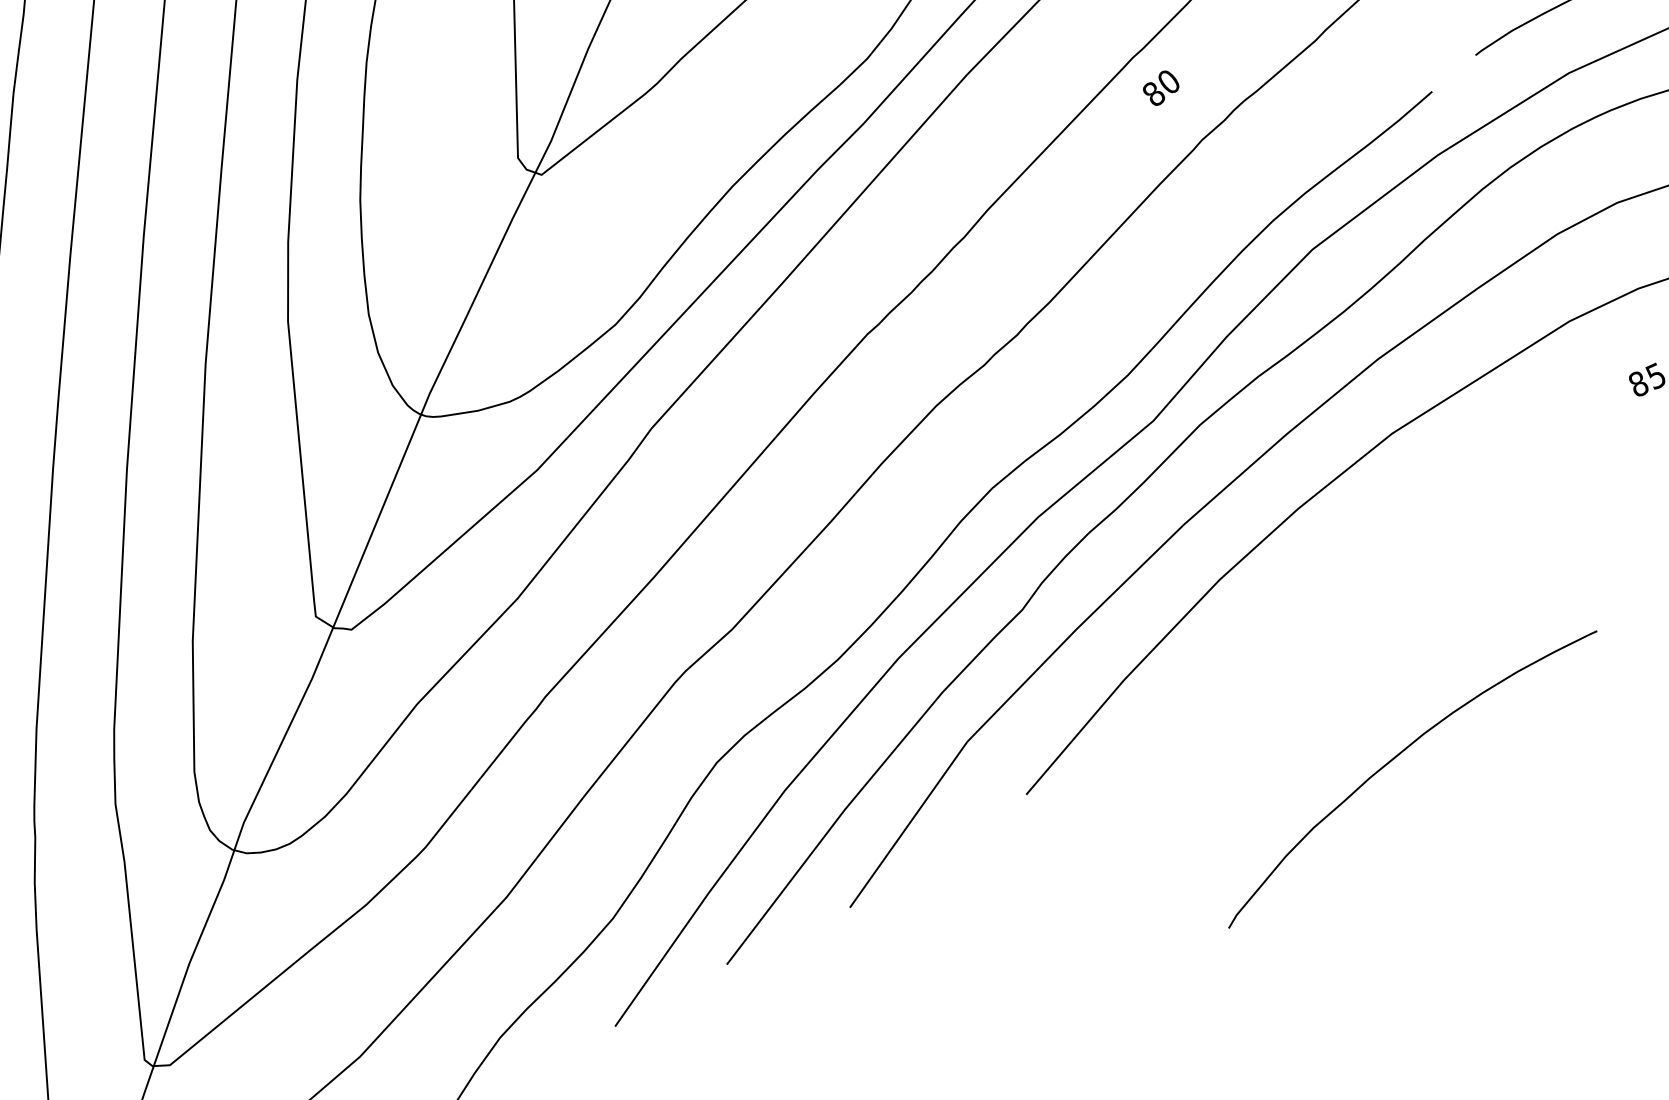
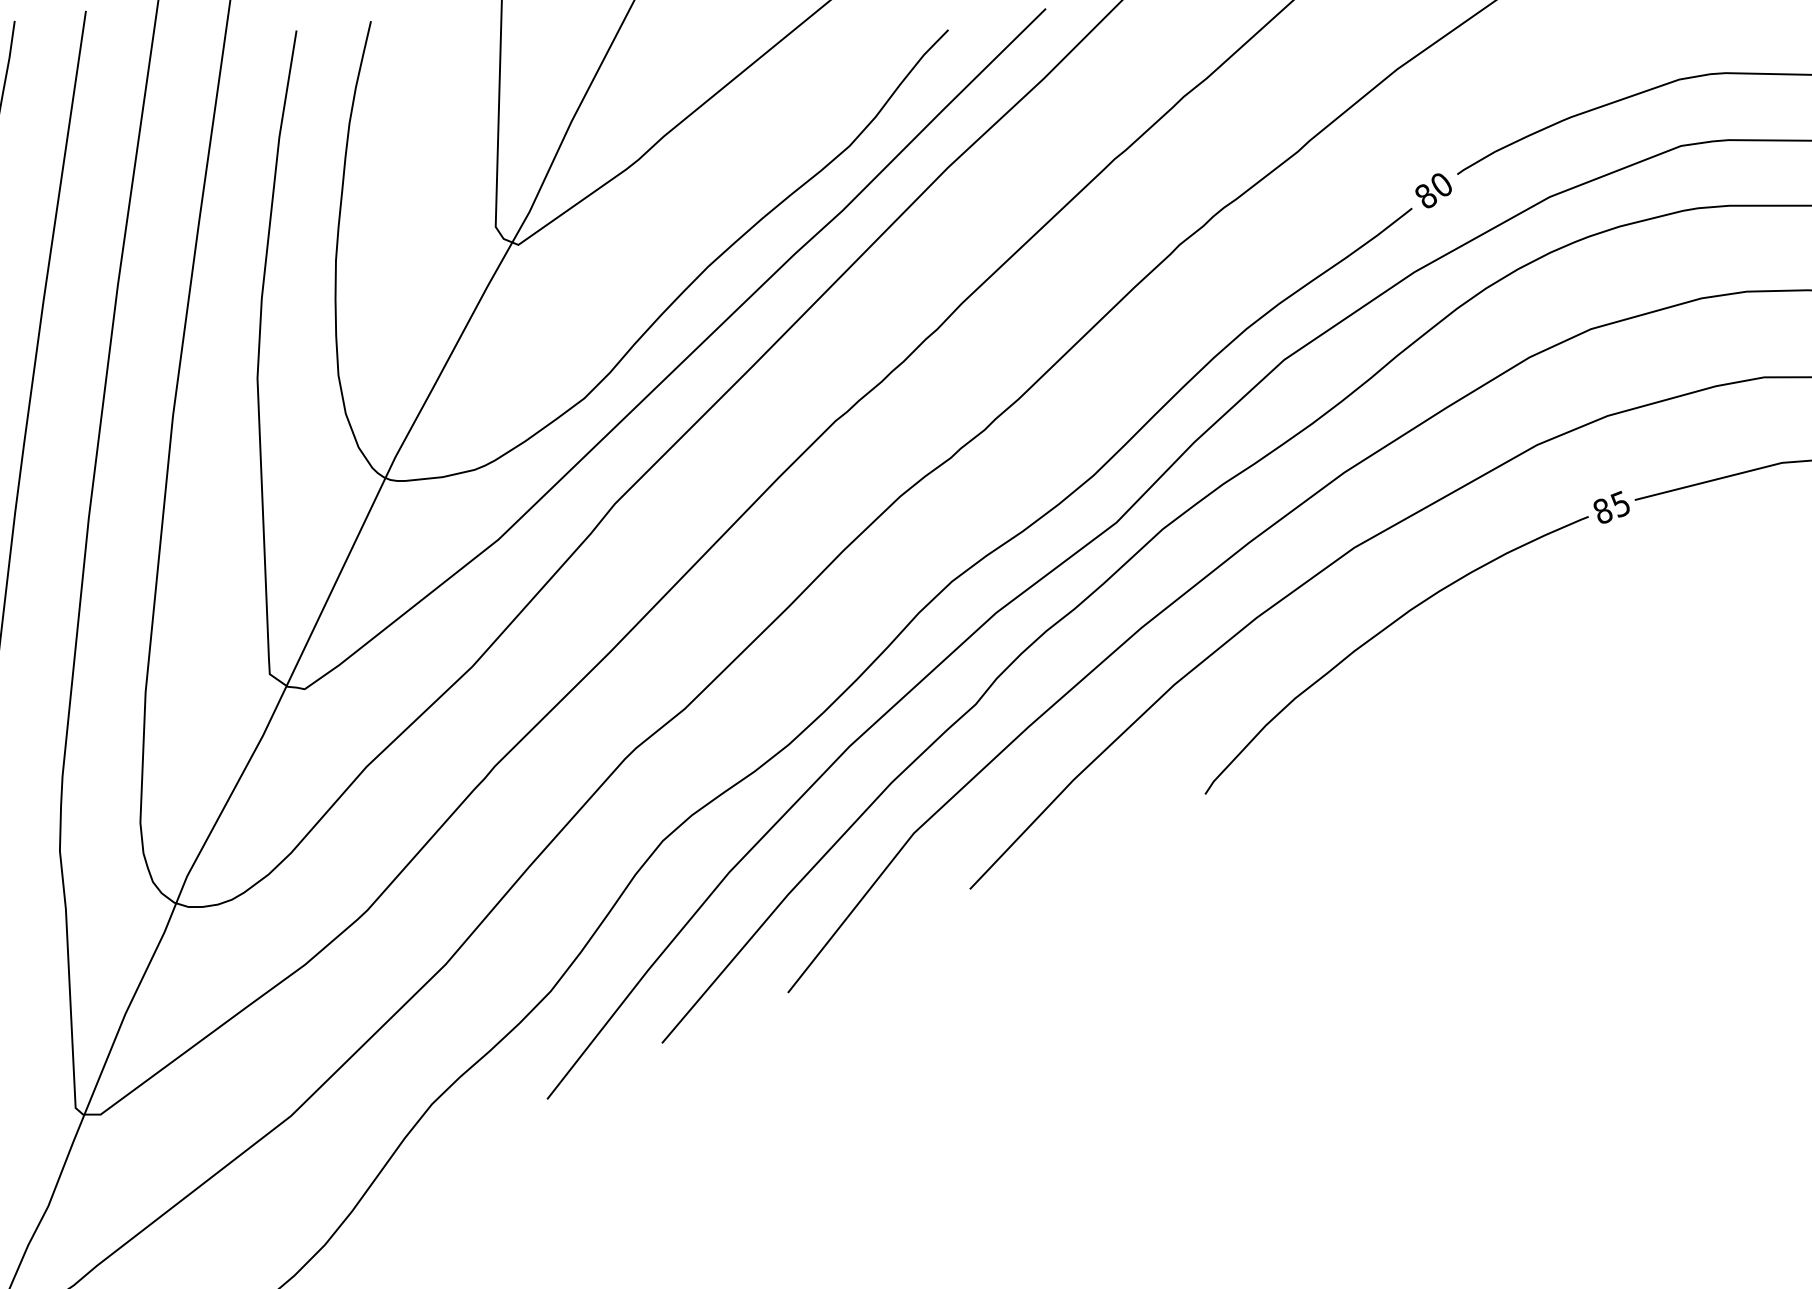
text: (1161, 87) -> (1433, 190), moved
curve: (1394, 759) -> (1379, 634), moved

